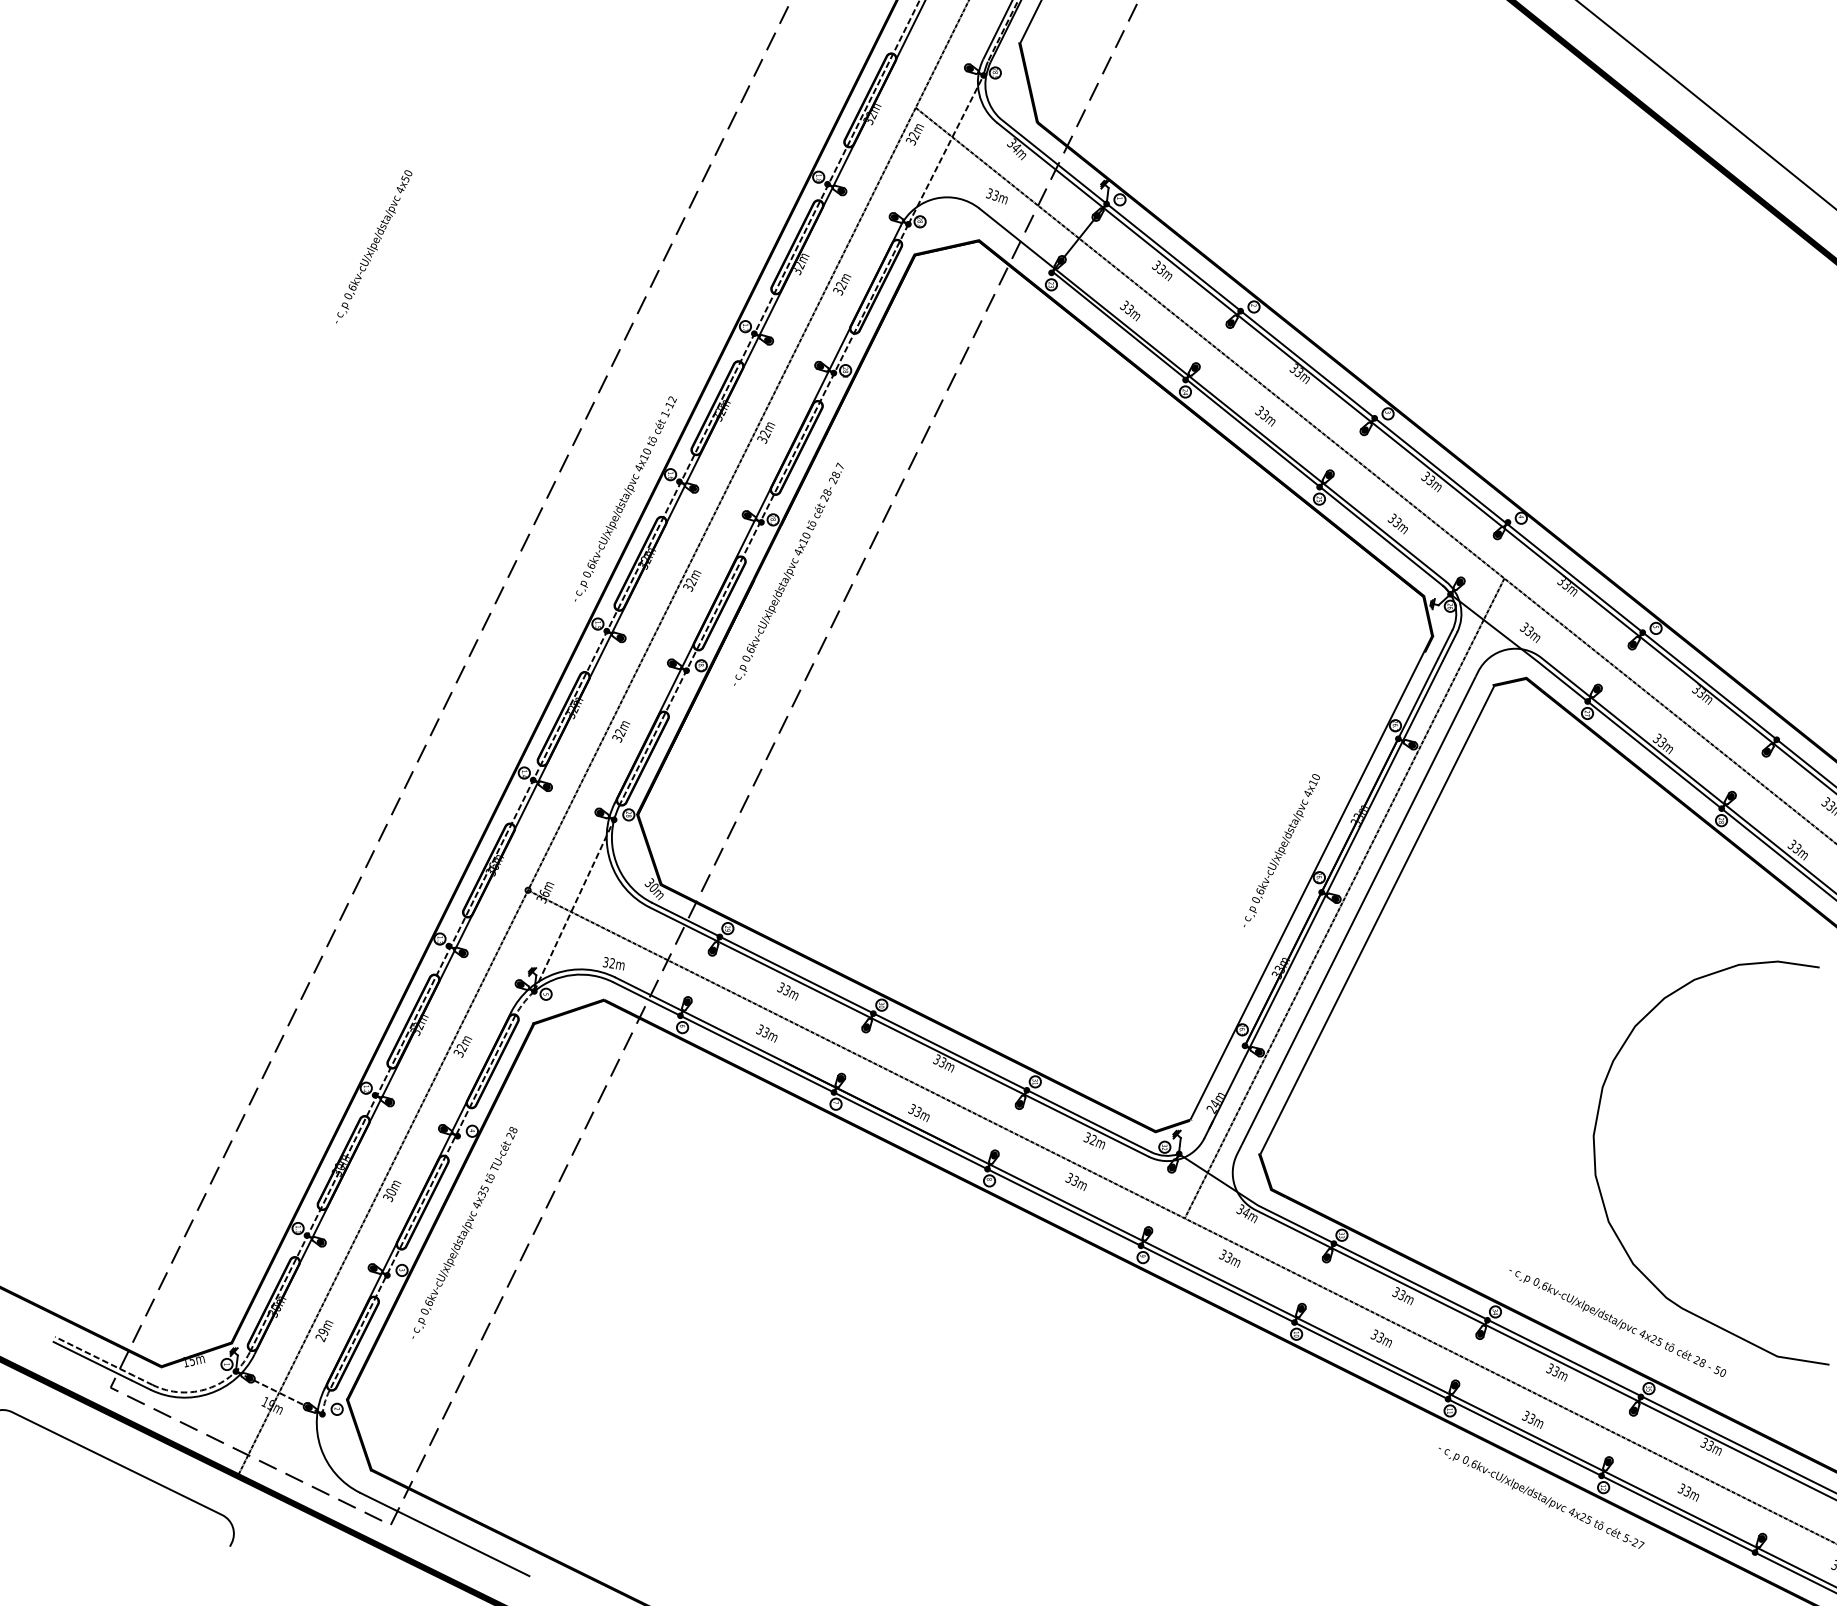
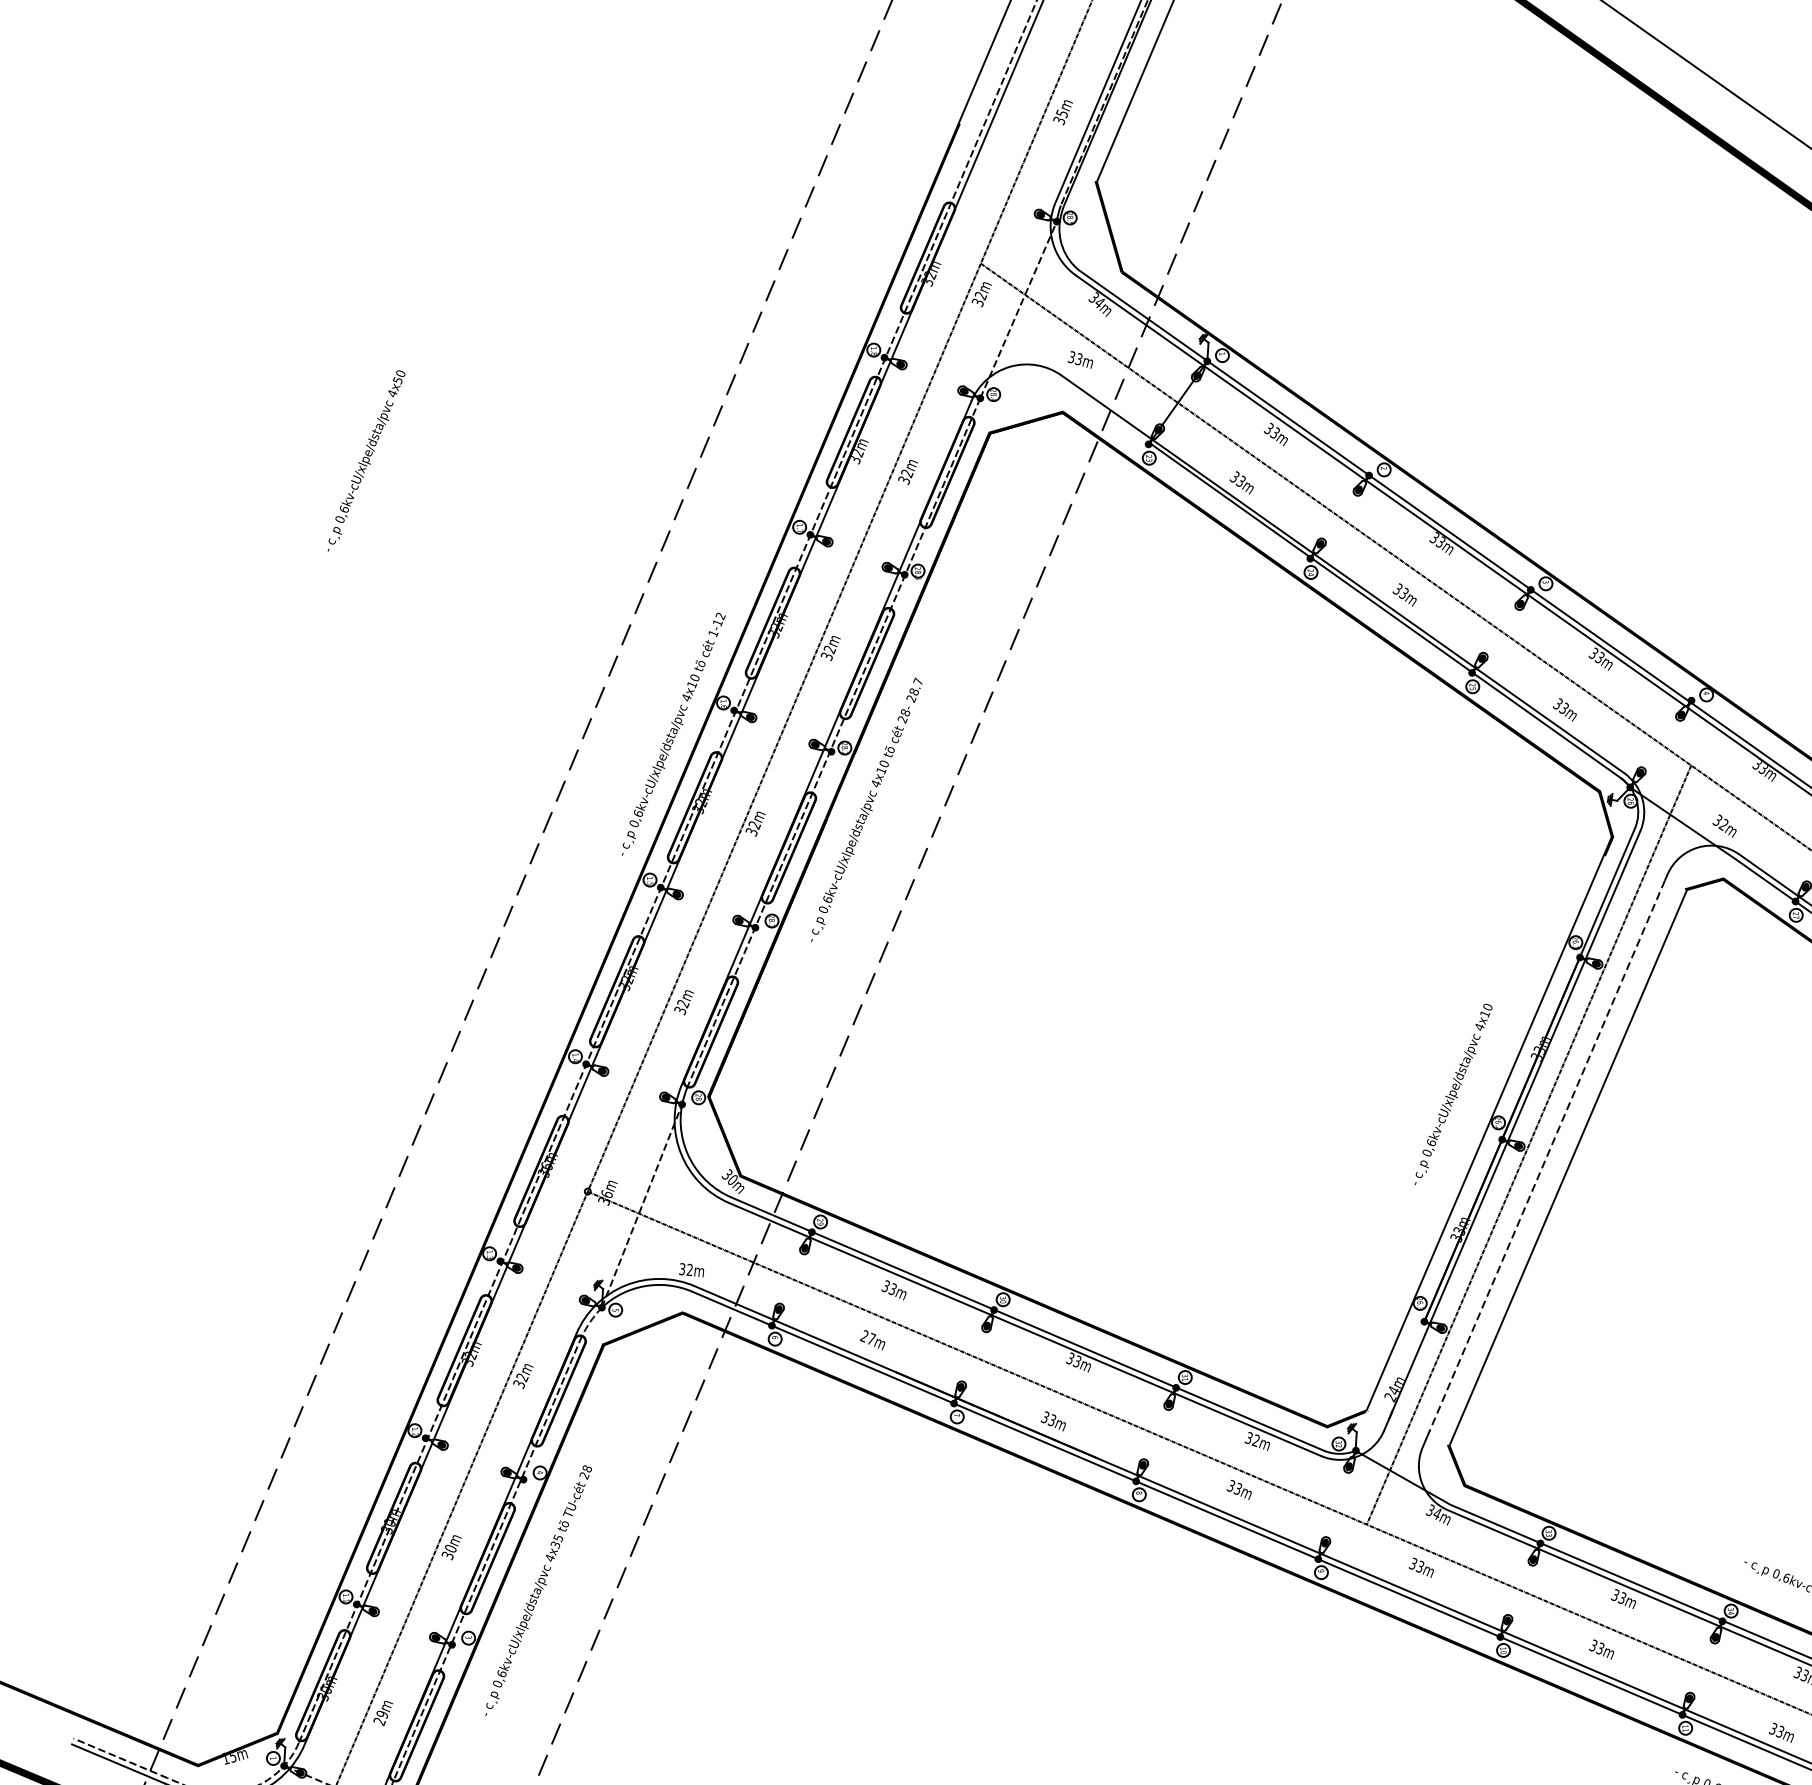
text: (1529, 631) -> (1723, 824), 33m -> 32m
line: (1358, 910) -> (1545, 1158), solid -> dashed
text: (763, 1031) -> (868, 1338), 33m -> 27m

